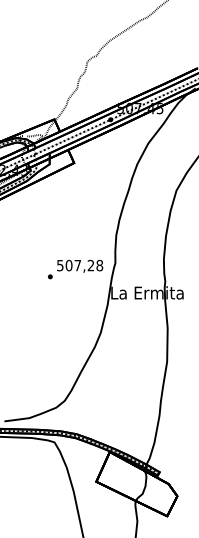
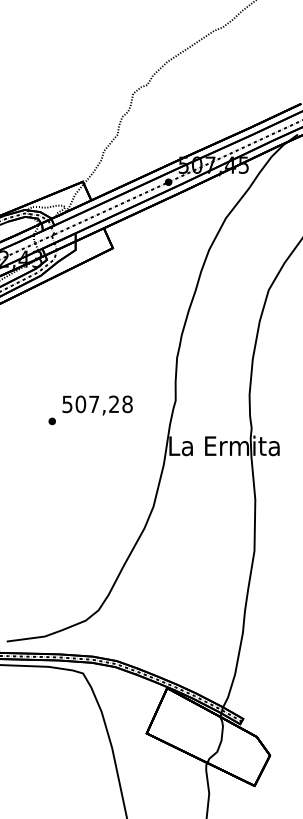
text: (75, 269) -> (90, 410), moved

